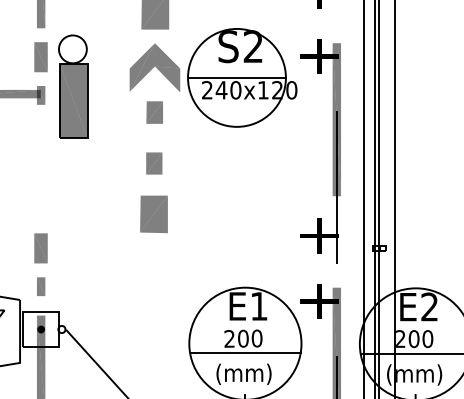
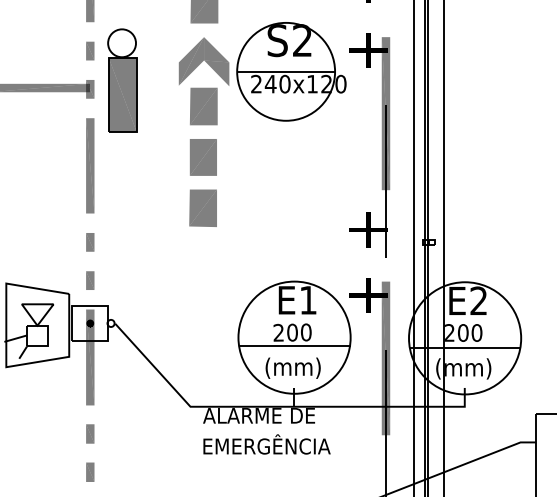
part: (41, 56) -> (90, 50), size x0.62
part: (154, 112) -> (203, 106), size x1.67
part: (154, 163) -> (203, 157), size x1.67
part: (41, 171) -> (90, 165), added
part: (41, 248) -> (90, 242), size x0.62

